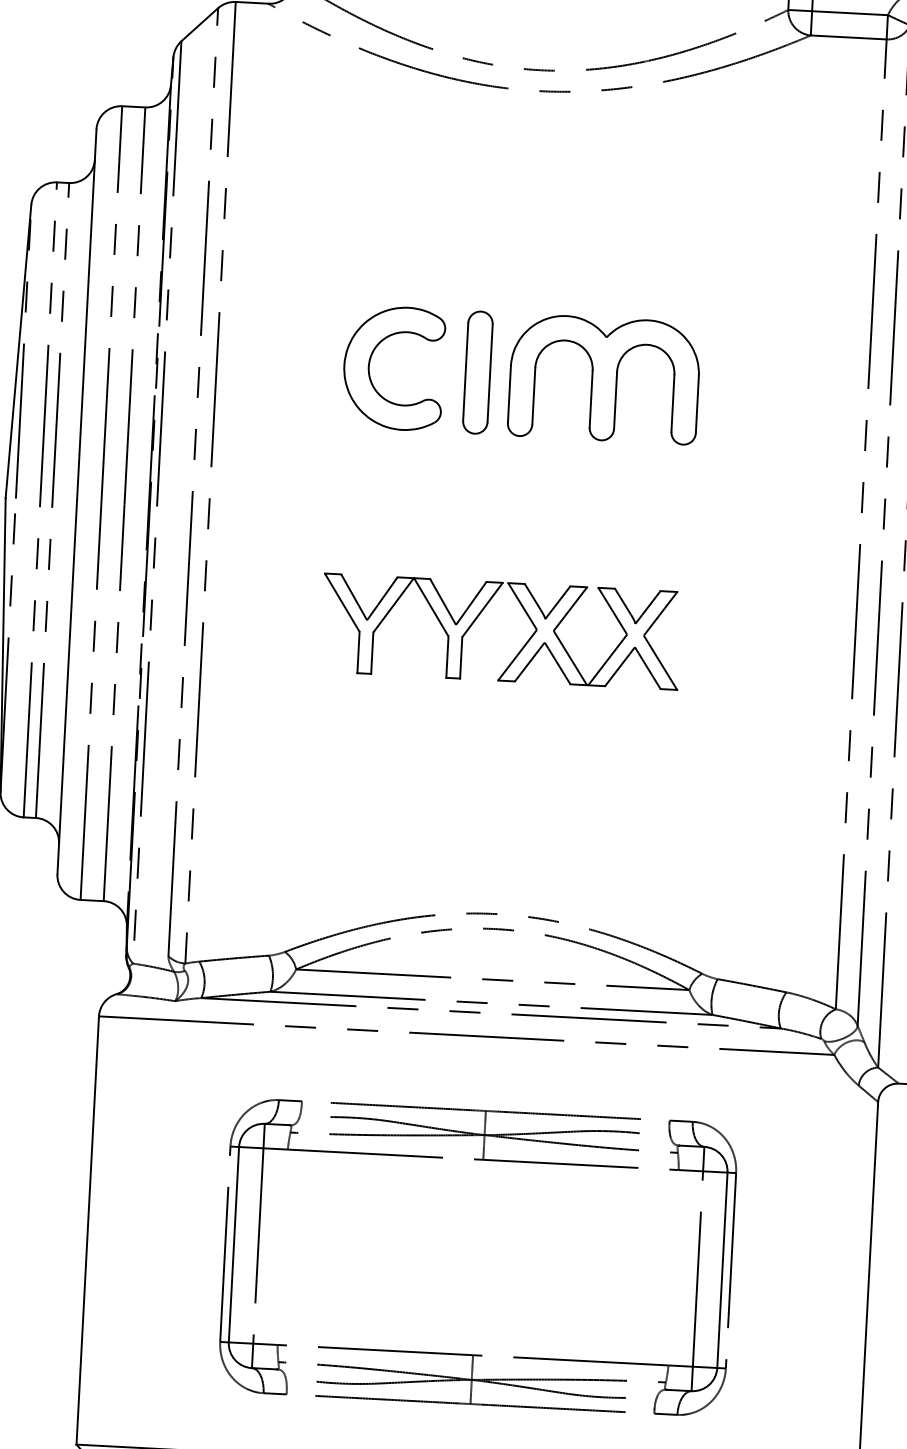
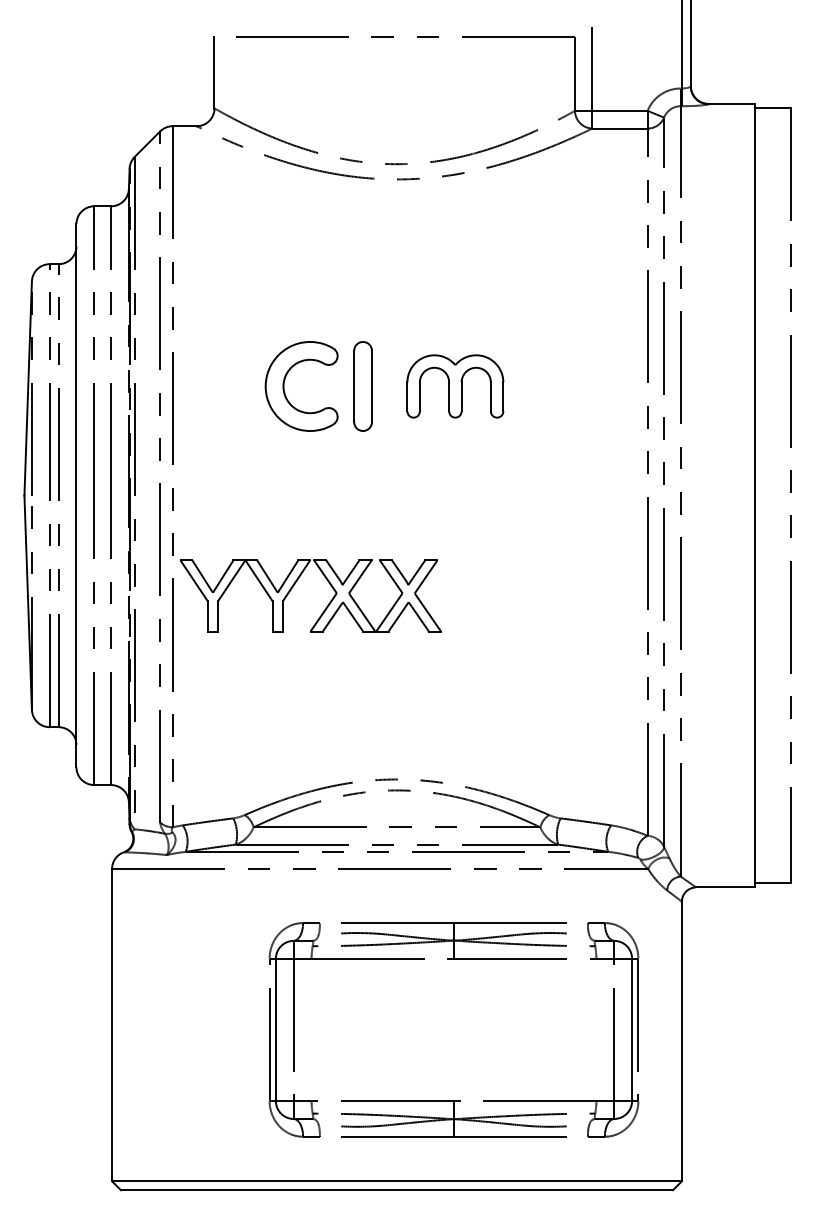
part: (604, 379) -> (455, 386), size x0.7
part: (480, 614) -> (295, 584), moved
part: (482, 1160) -> (453, 959), moved

